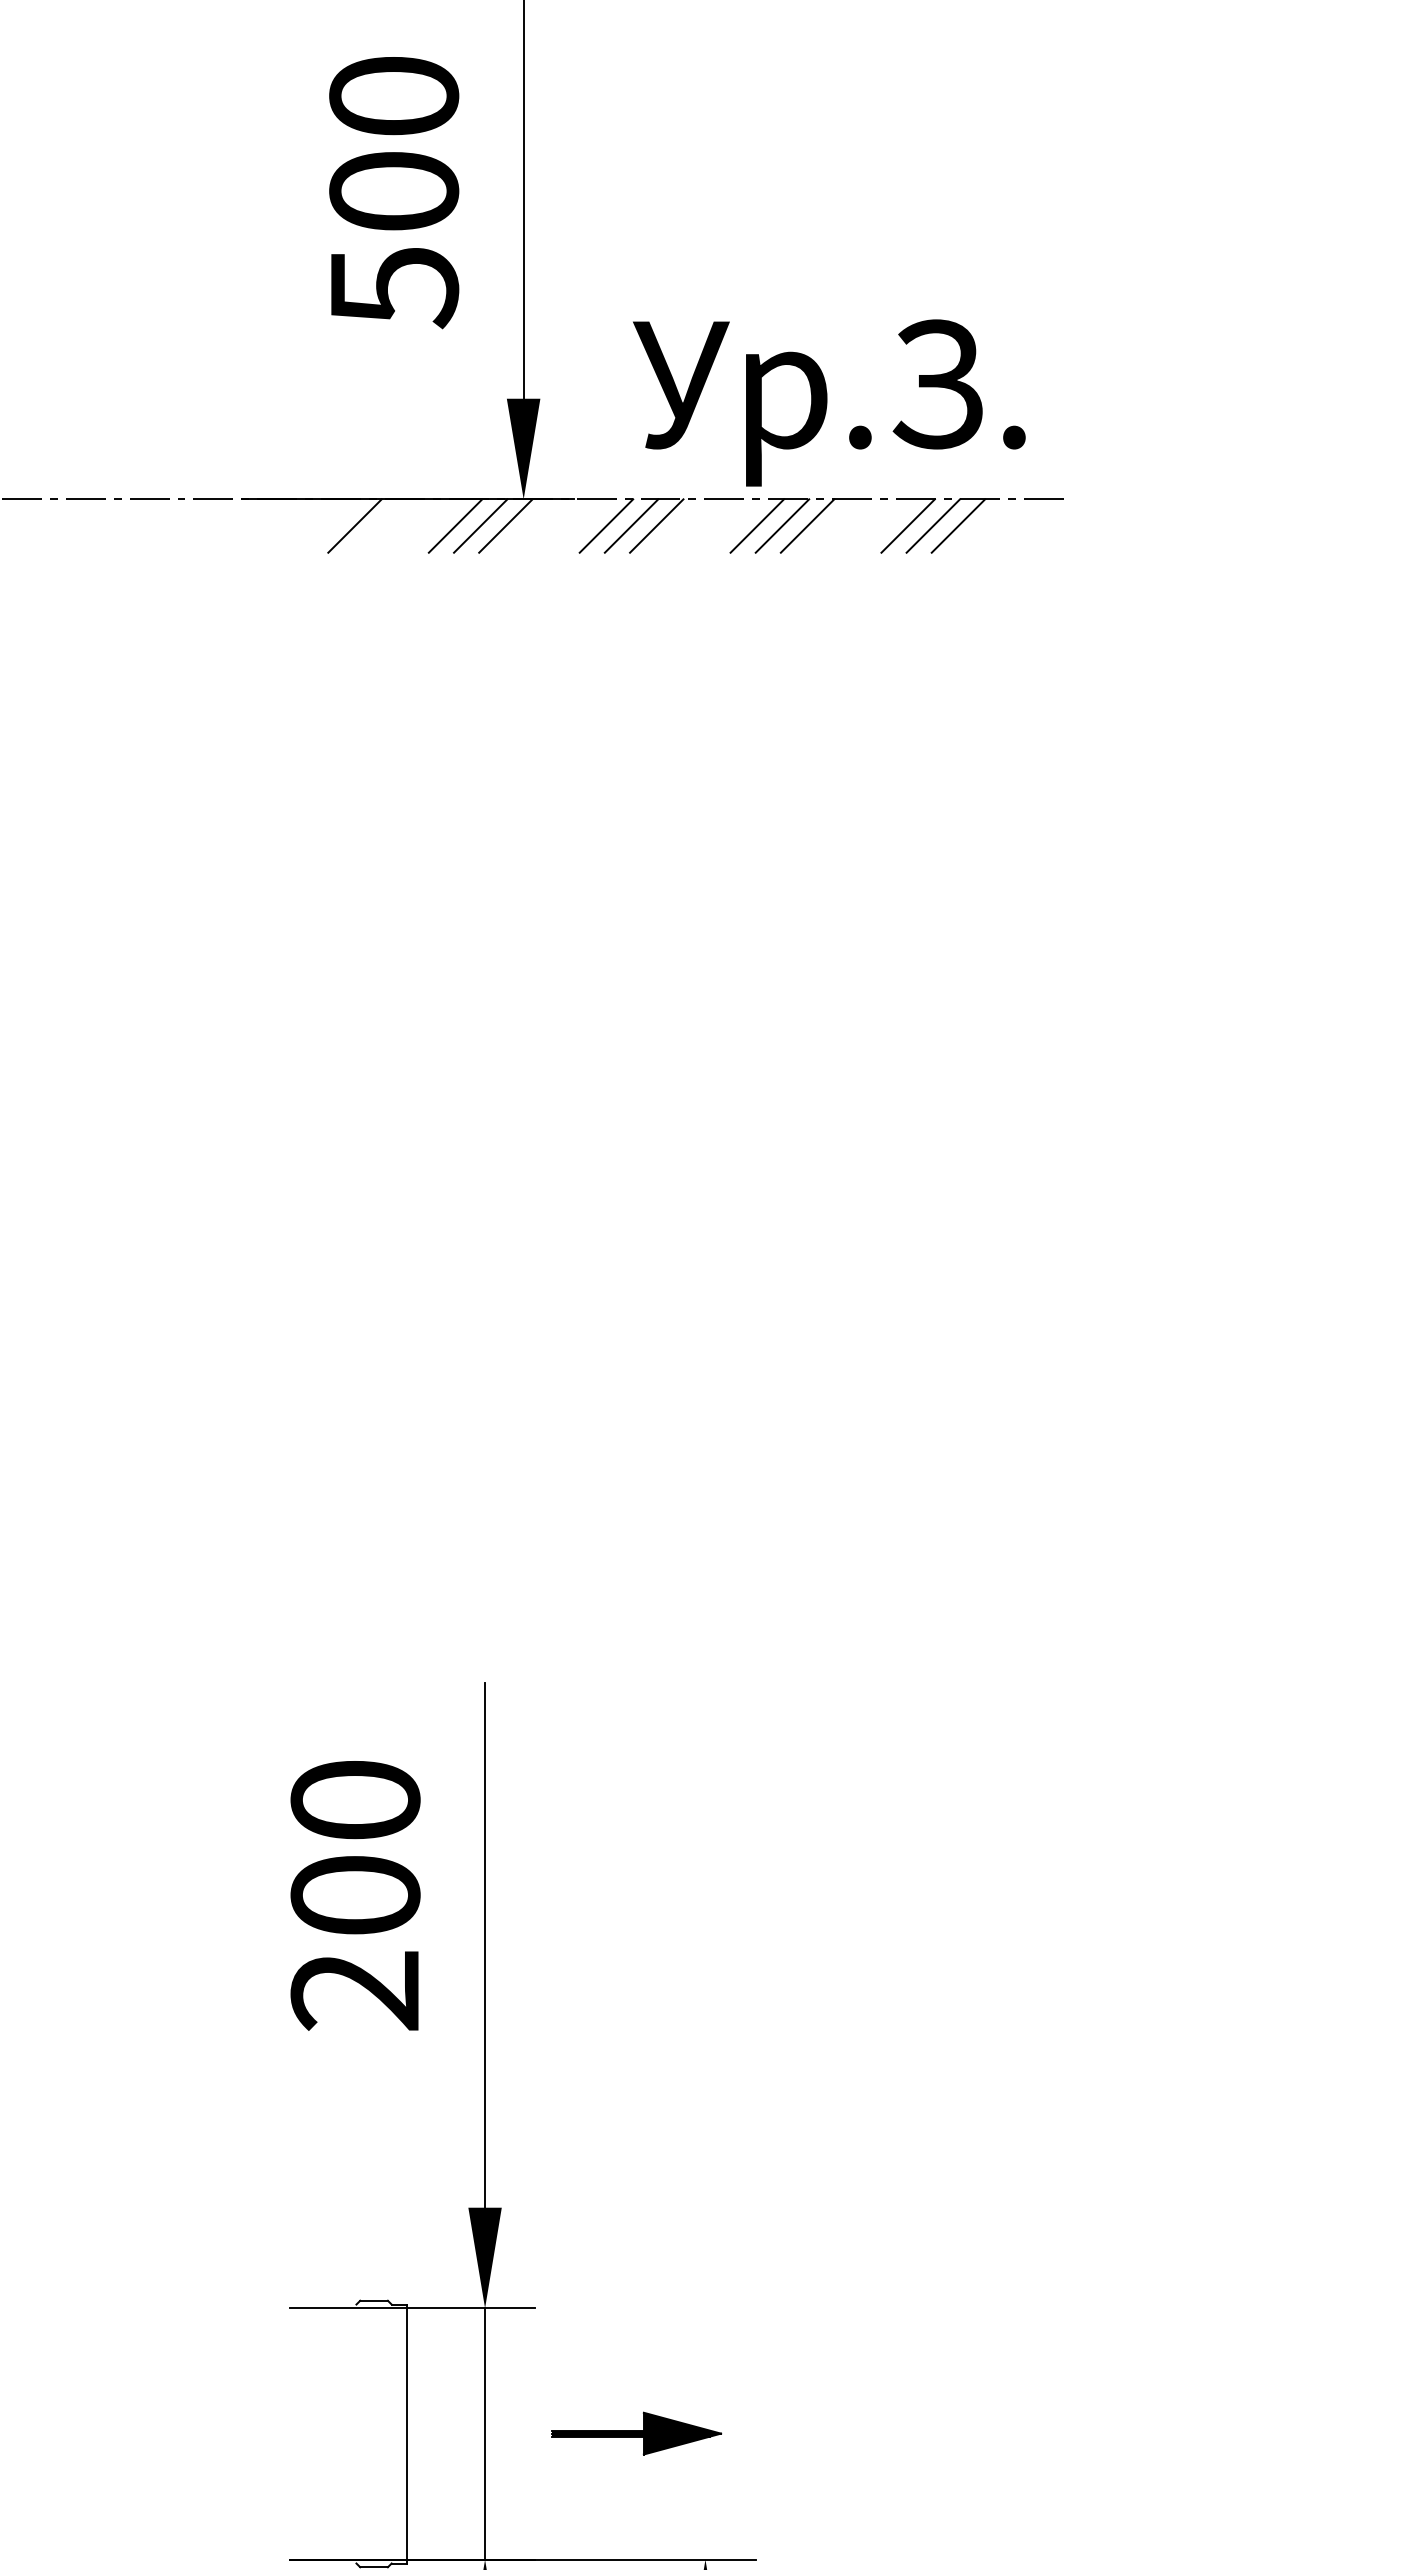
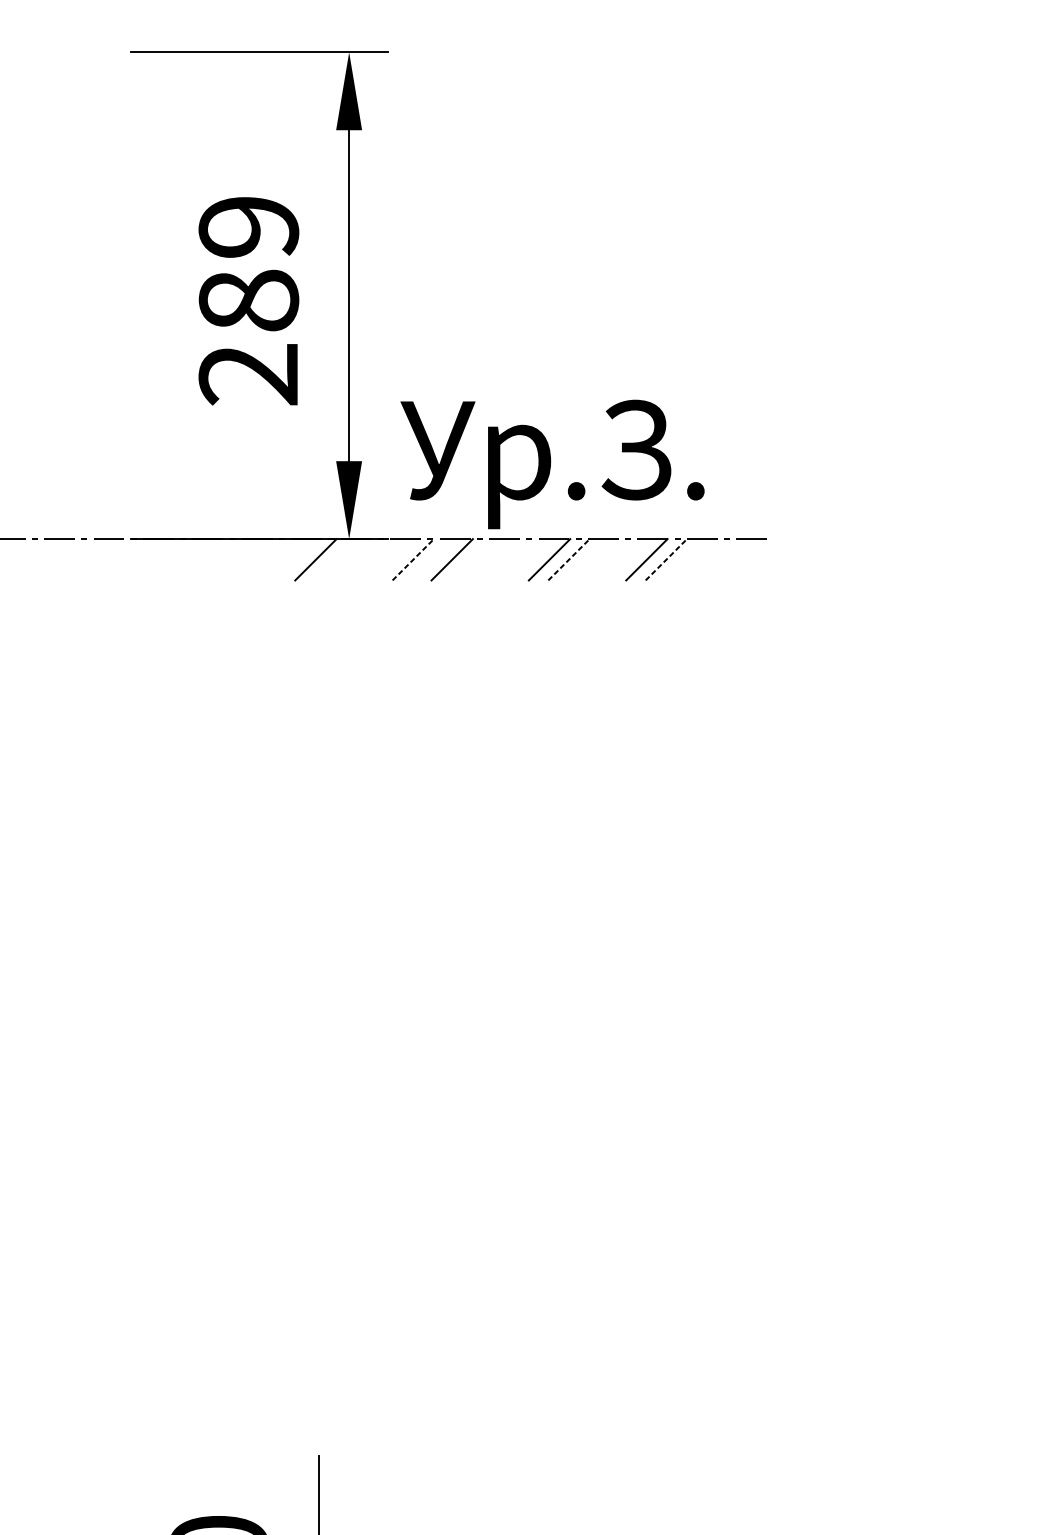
text: (394, 193) -> (249, 302), 500 -> 289
text: (829, 402) -> (552, 464), moved
line: (354, 525) -> (218, 559), removed
line: (455, 525) -> (296, 559), removed
line: (505, 525) -> (335, 559), removed
line: (631, 525) -> (432, 559), removed
line: (757, 525) -> (530, 559), removed
line: (958, 525) -> (685, 559), removed
line: (606, 526) -> (413, 560), solid -> dashed
line: (807, 526) -> (568, 560), solid -> dashed
line: (933, 526) -> (666, 560), solid -> dashed

